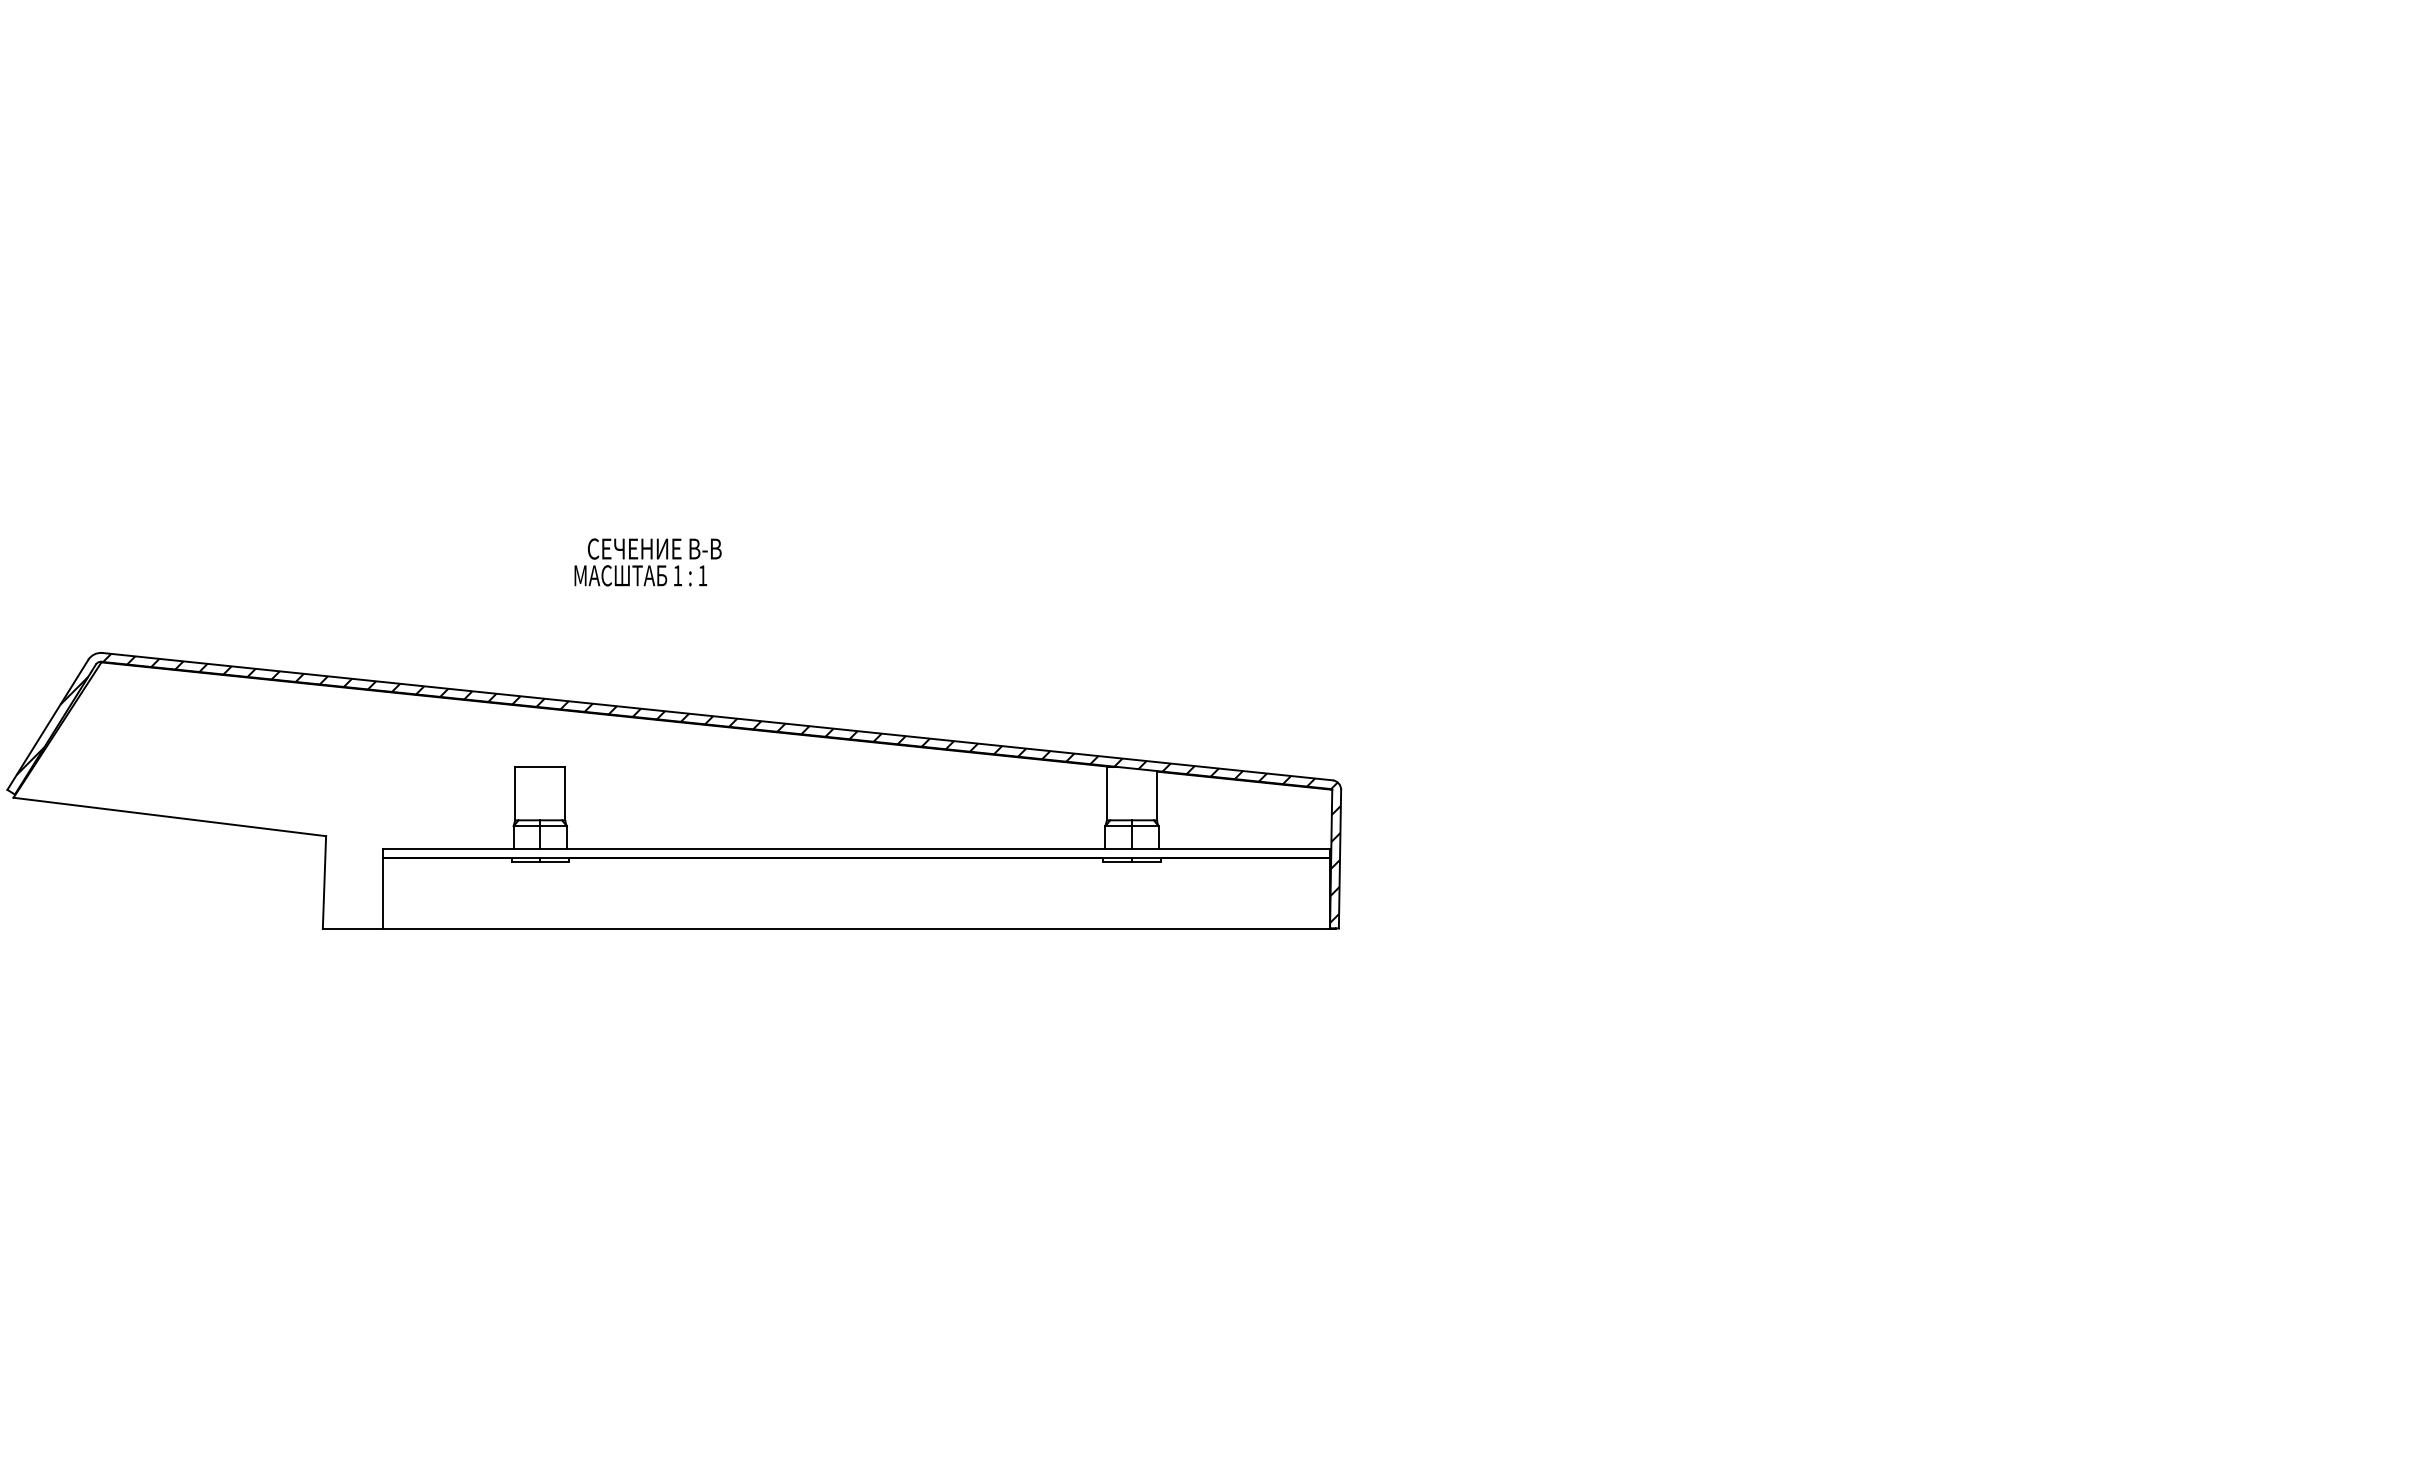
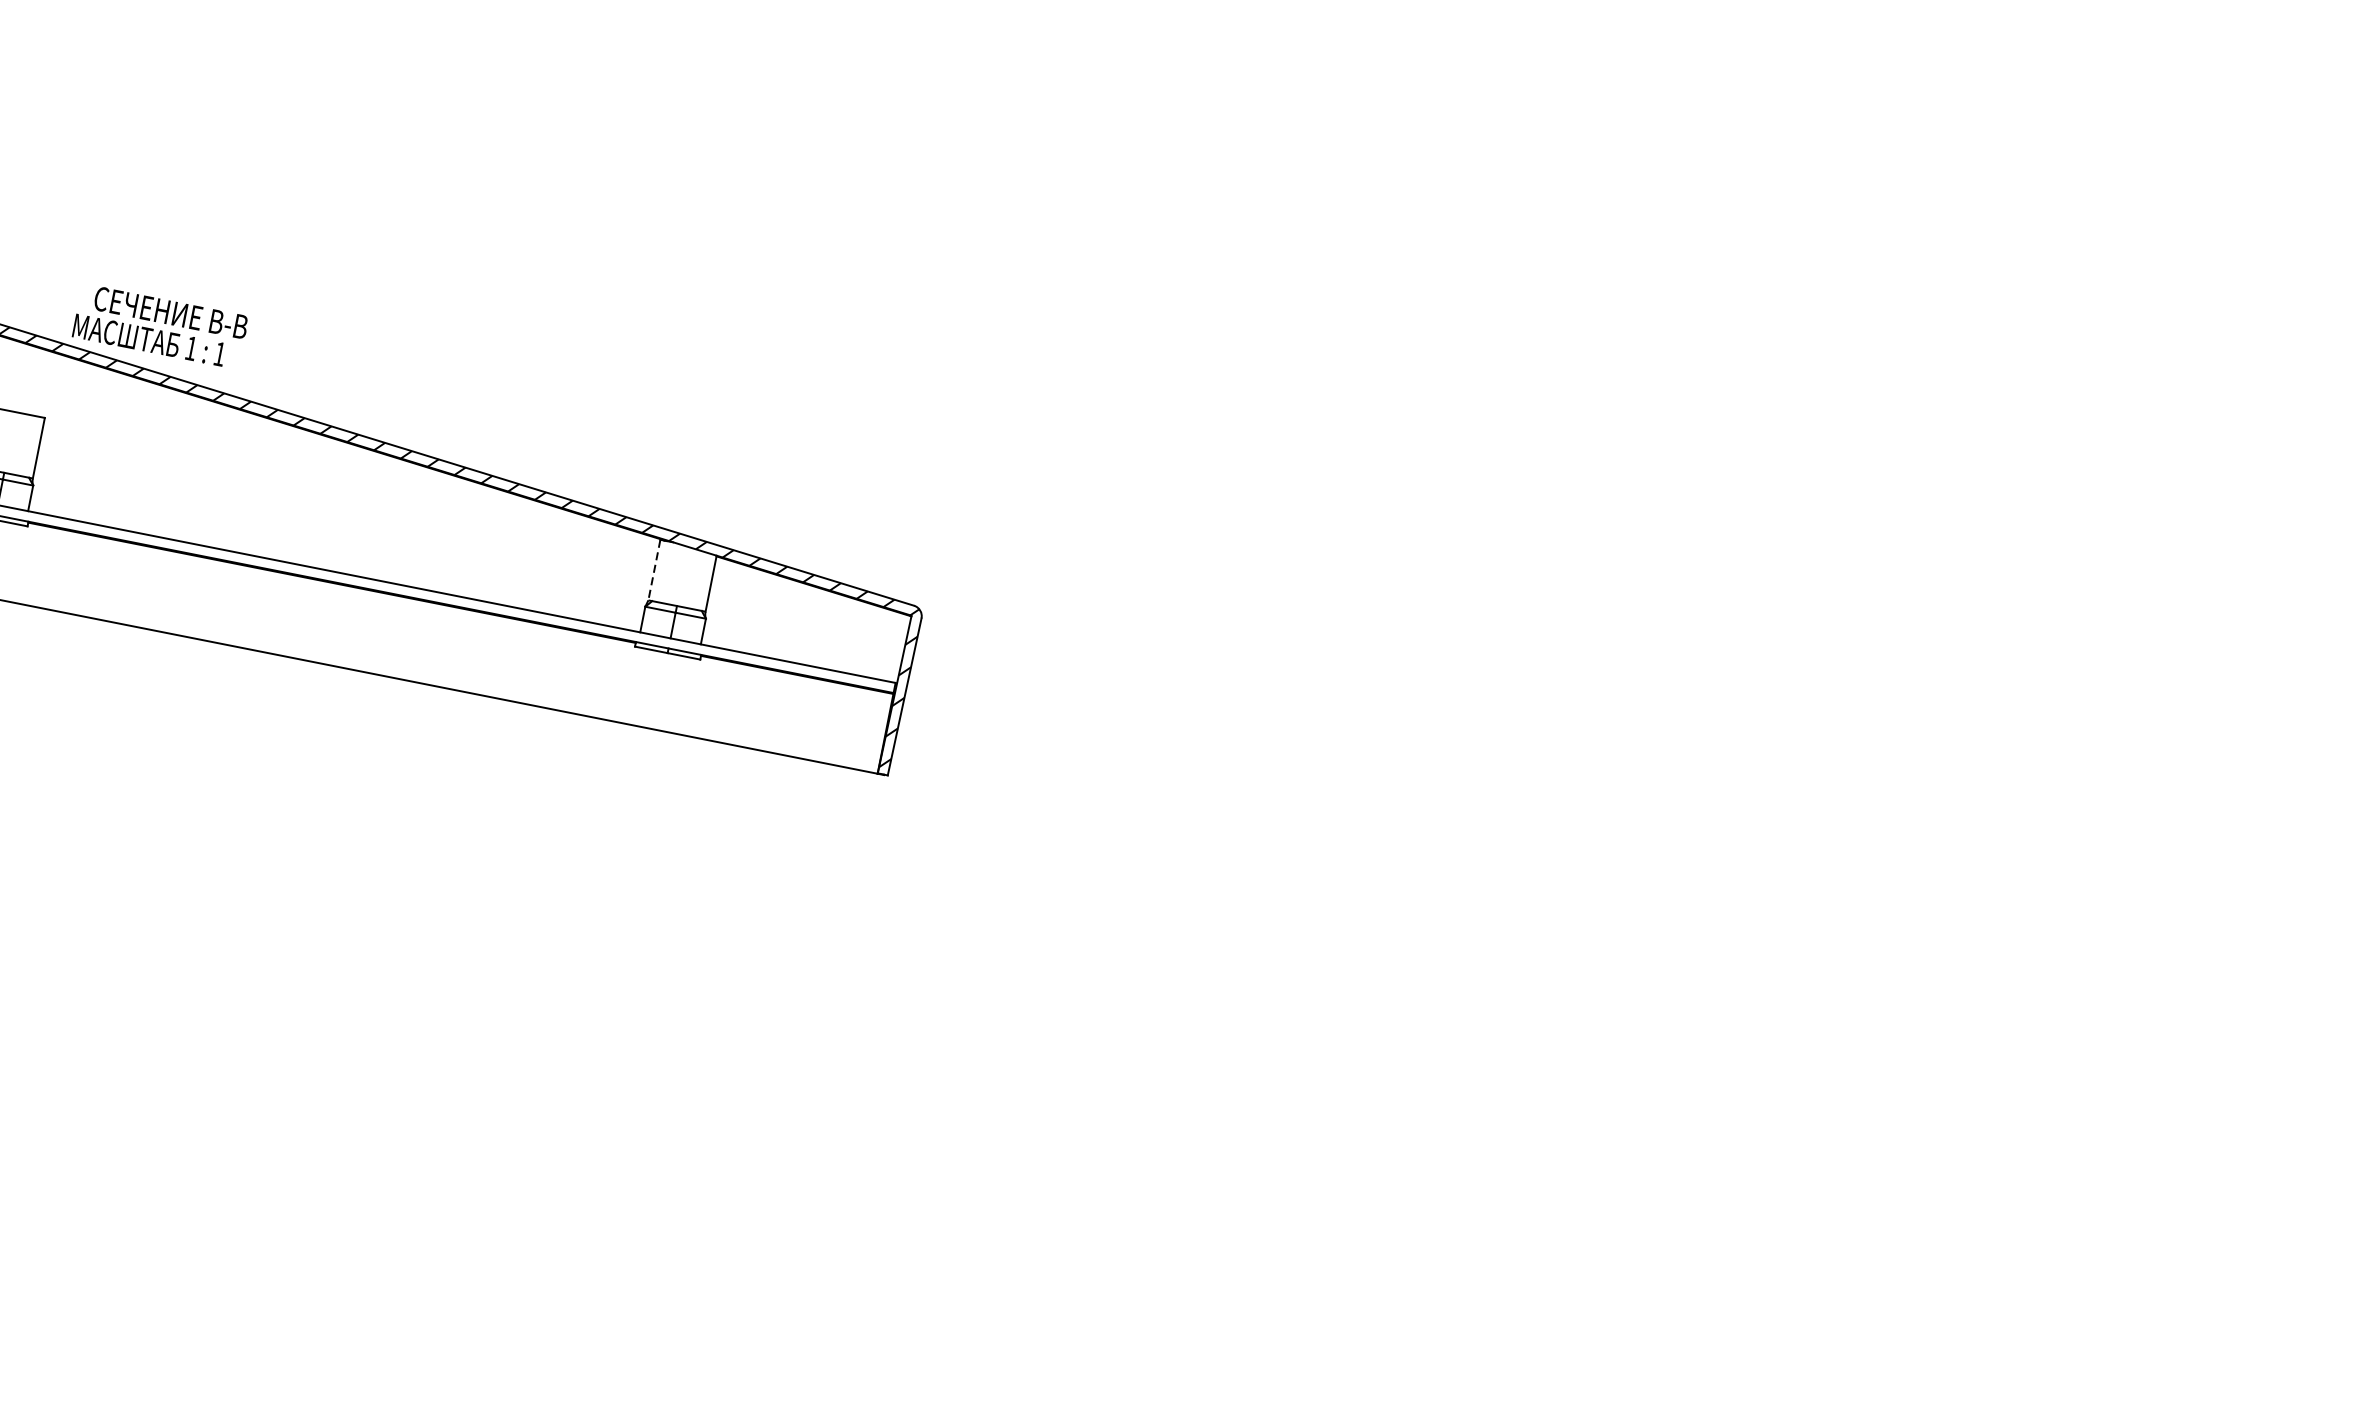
text: (647, 562) -> (159, 326), moved
line: (1106, 793) -> (653, 569), solid -> dashed

